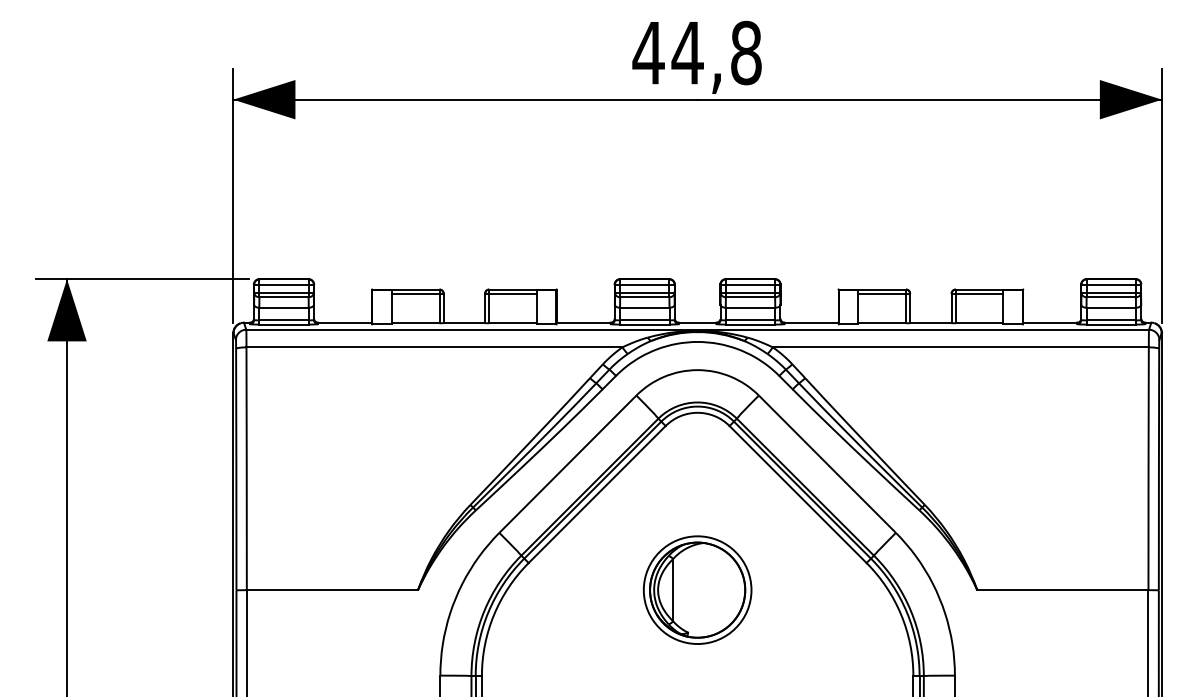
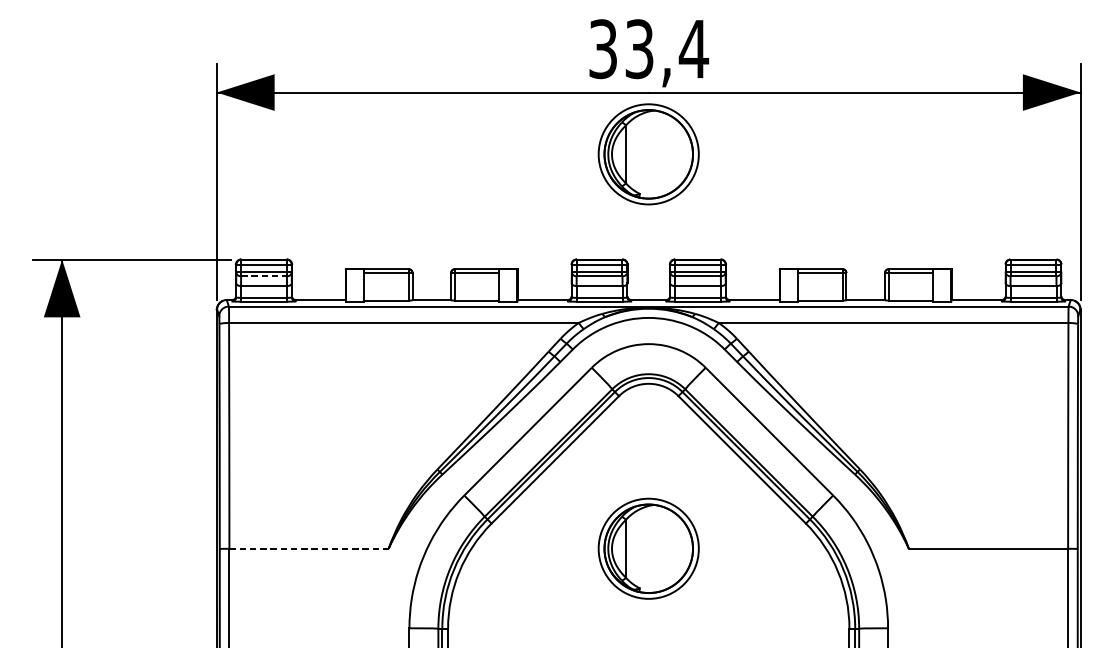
text: (697, 52) -> (648, 48), 44,8 -> 33,4
part: (697, 165) -> (648, 153), added
line: (284, 297) -> (264, 276), solid -> dashed
line: (332, 590) -> (309, 549), solid -> dashed

